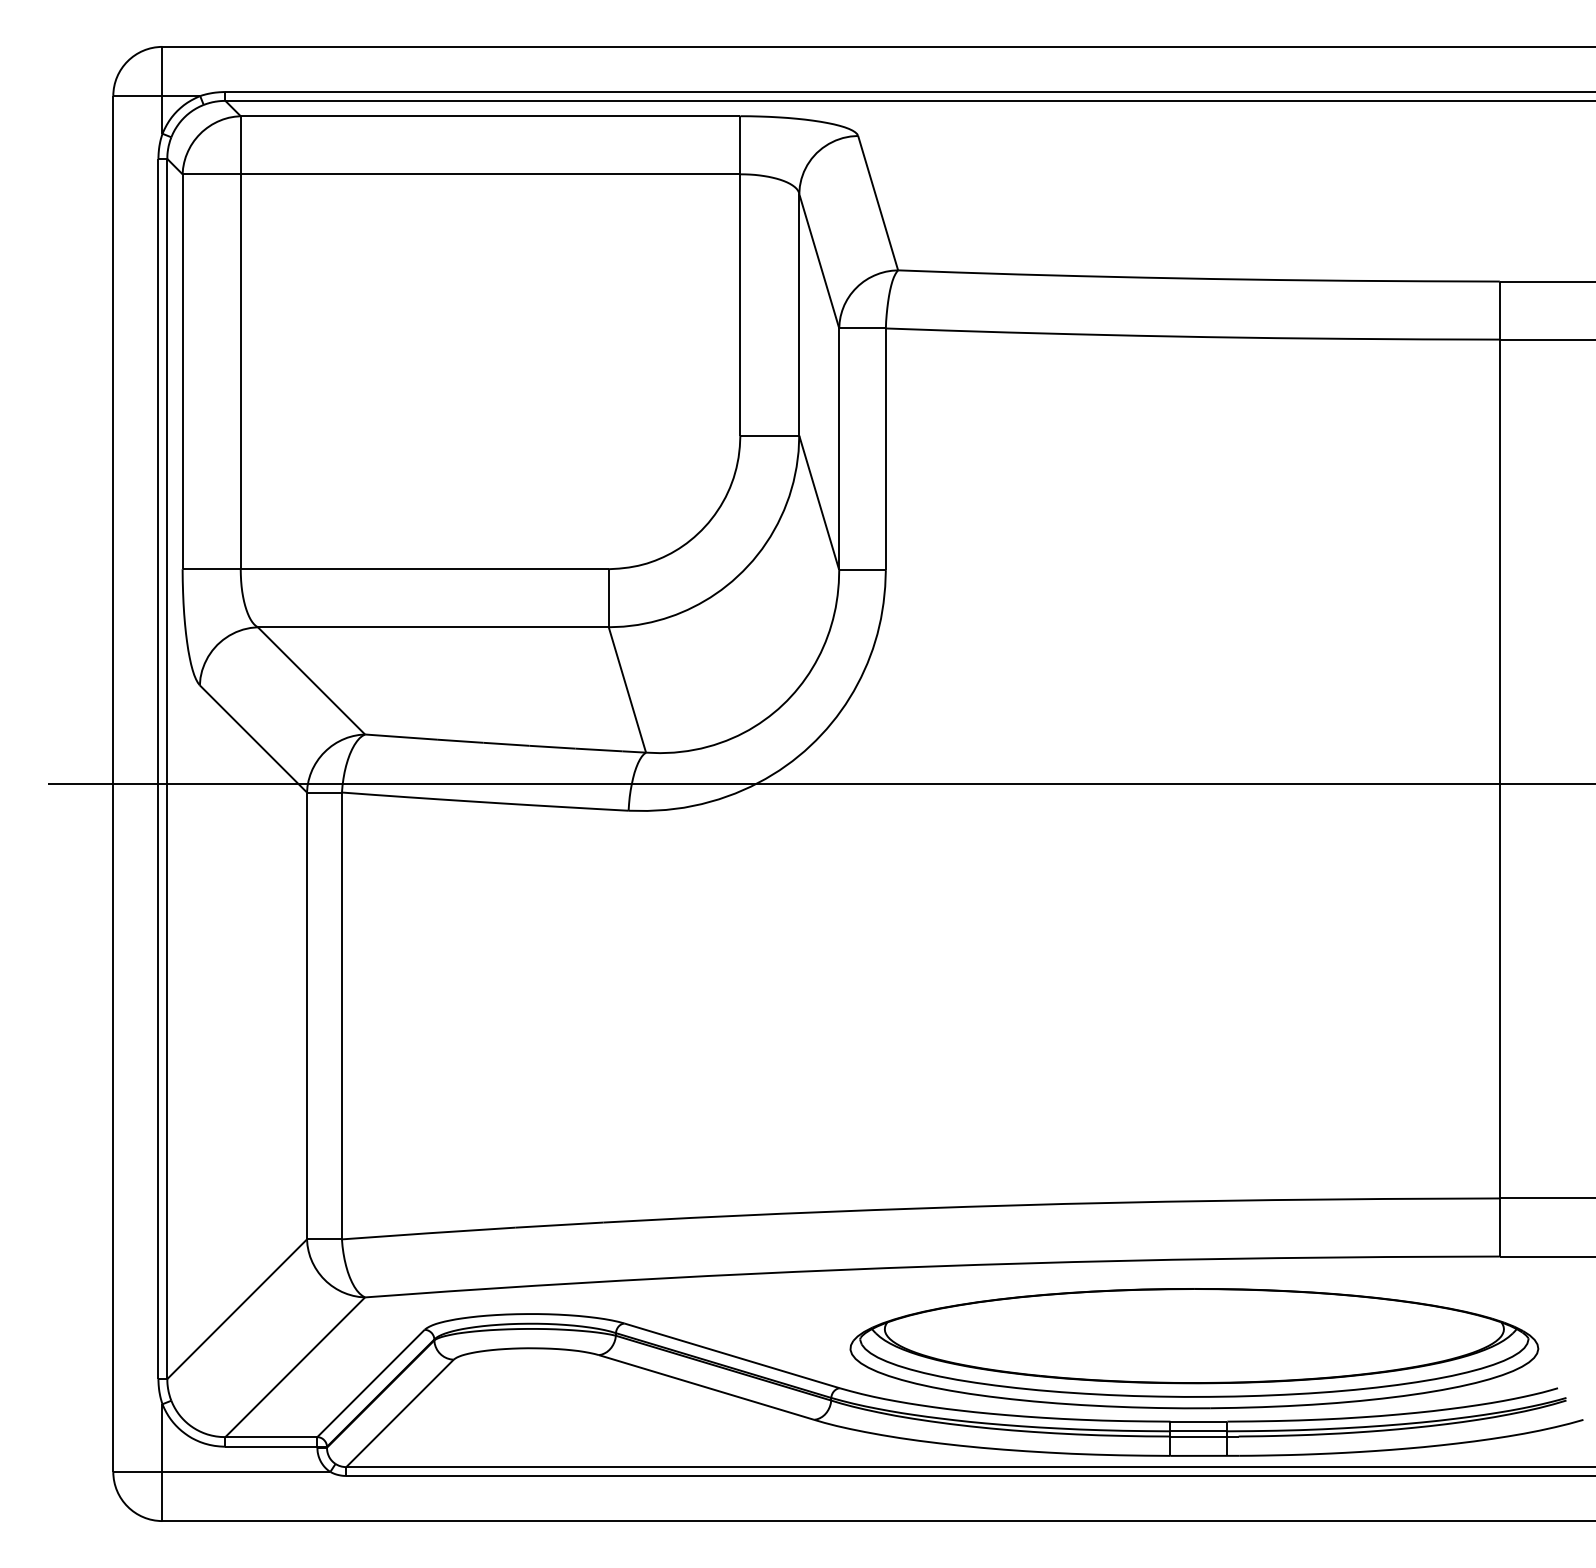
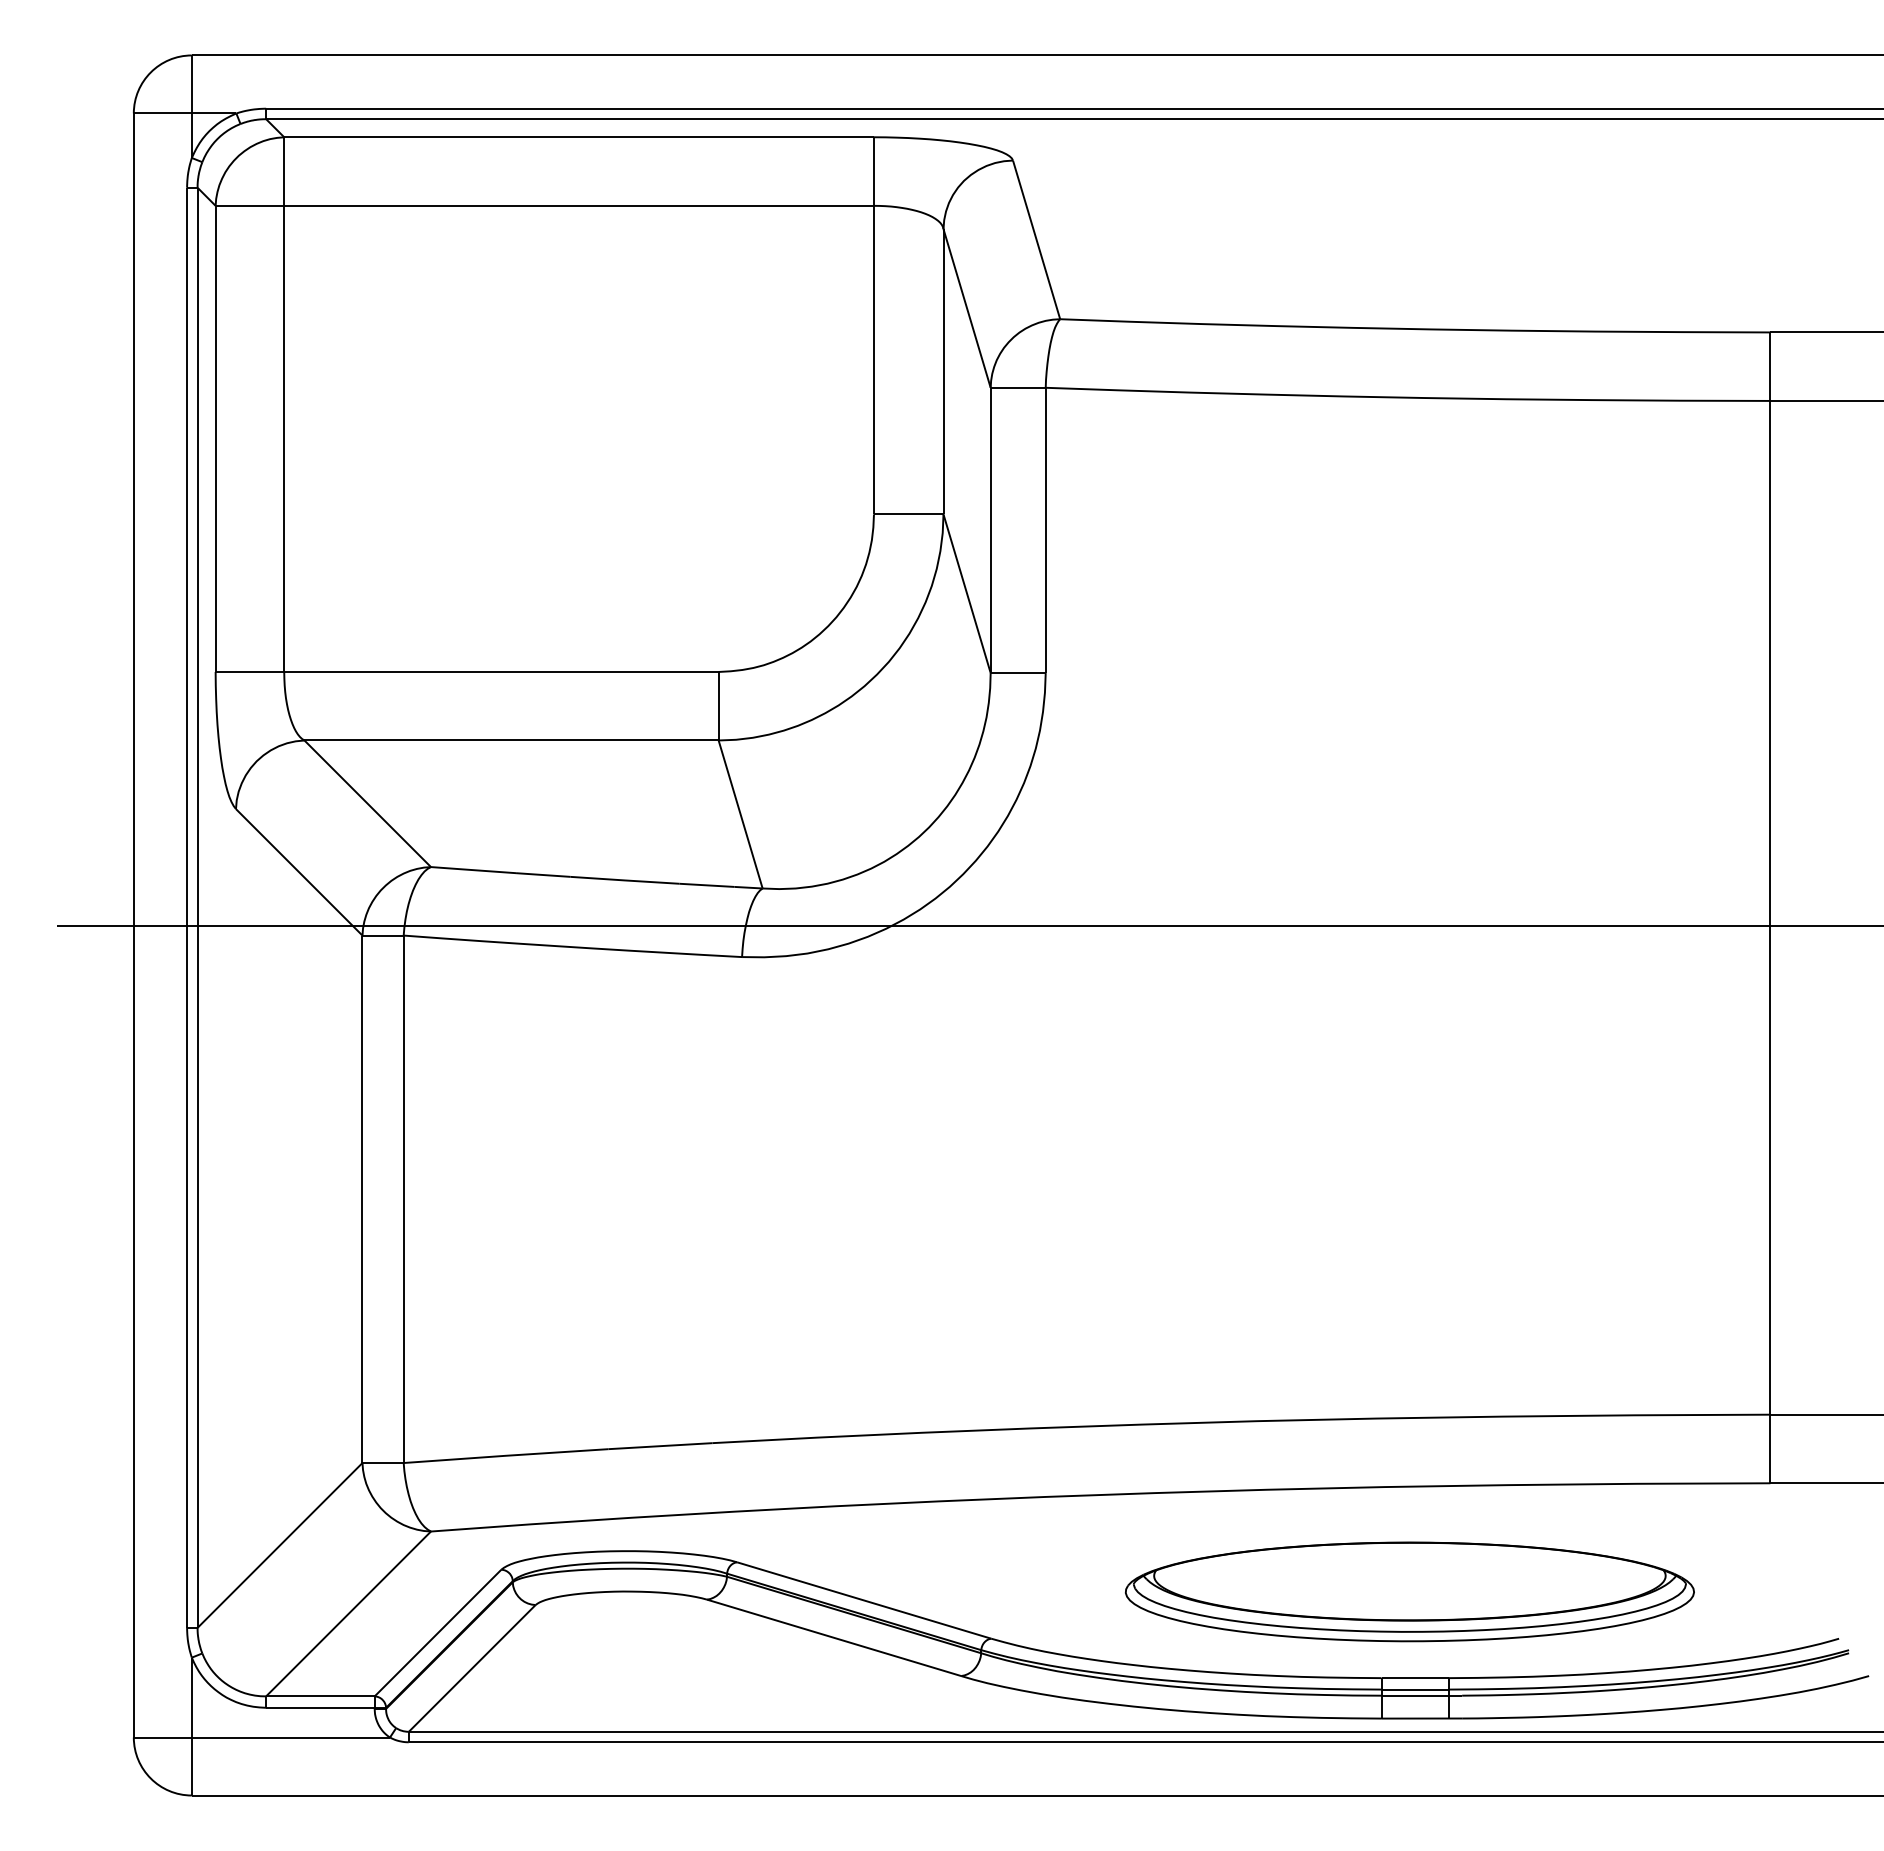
part: (1194, 1348) -> (1409, 1591), size x0.7

